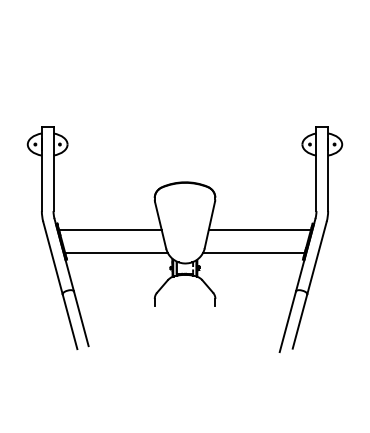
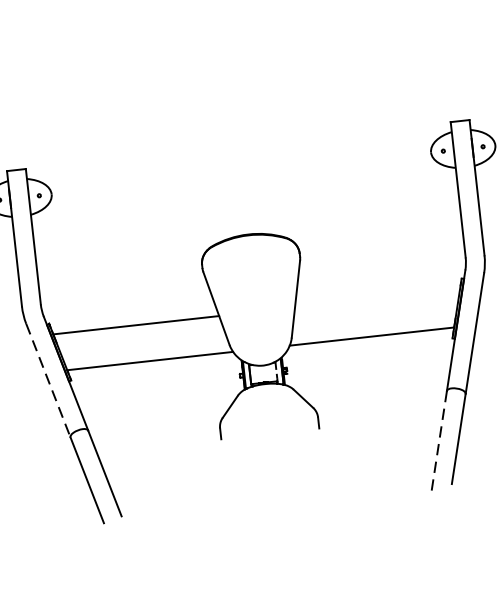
line: (259, 230) -> (377, 299), removed
line: (53, 258) -> (49, 381), solid -> dashed
line: (287, 322) -> (438, 442), solid -> dashed

